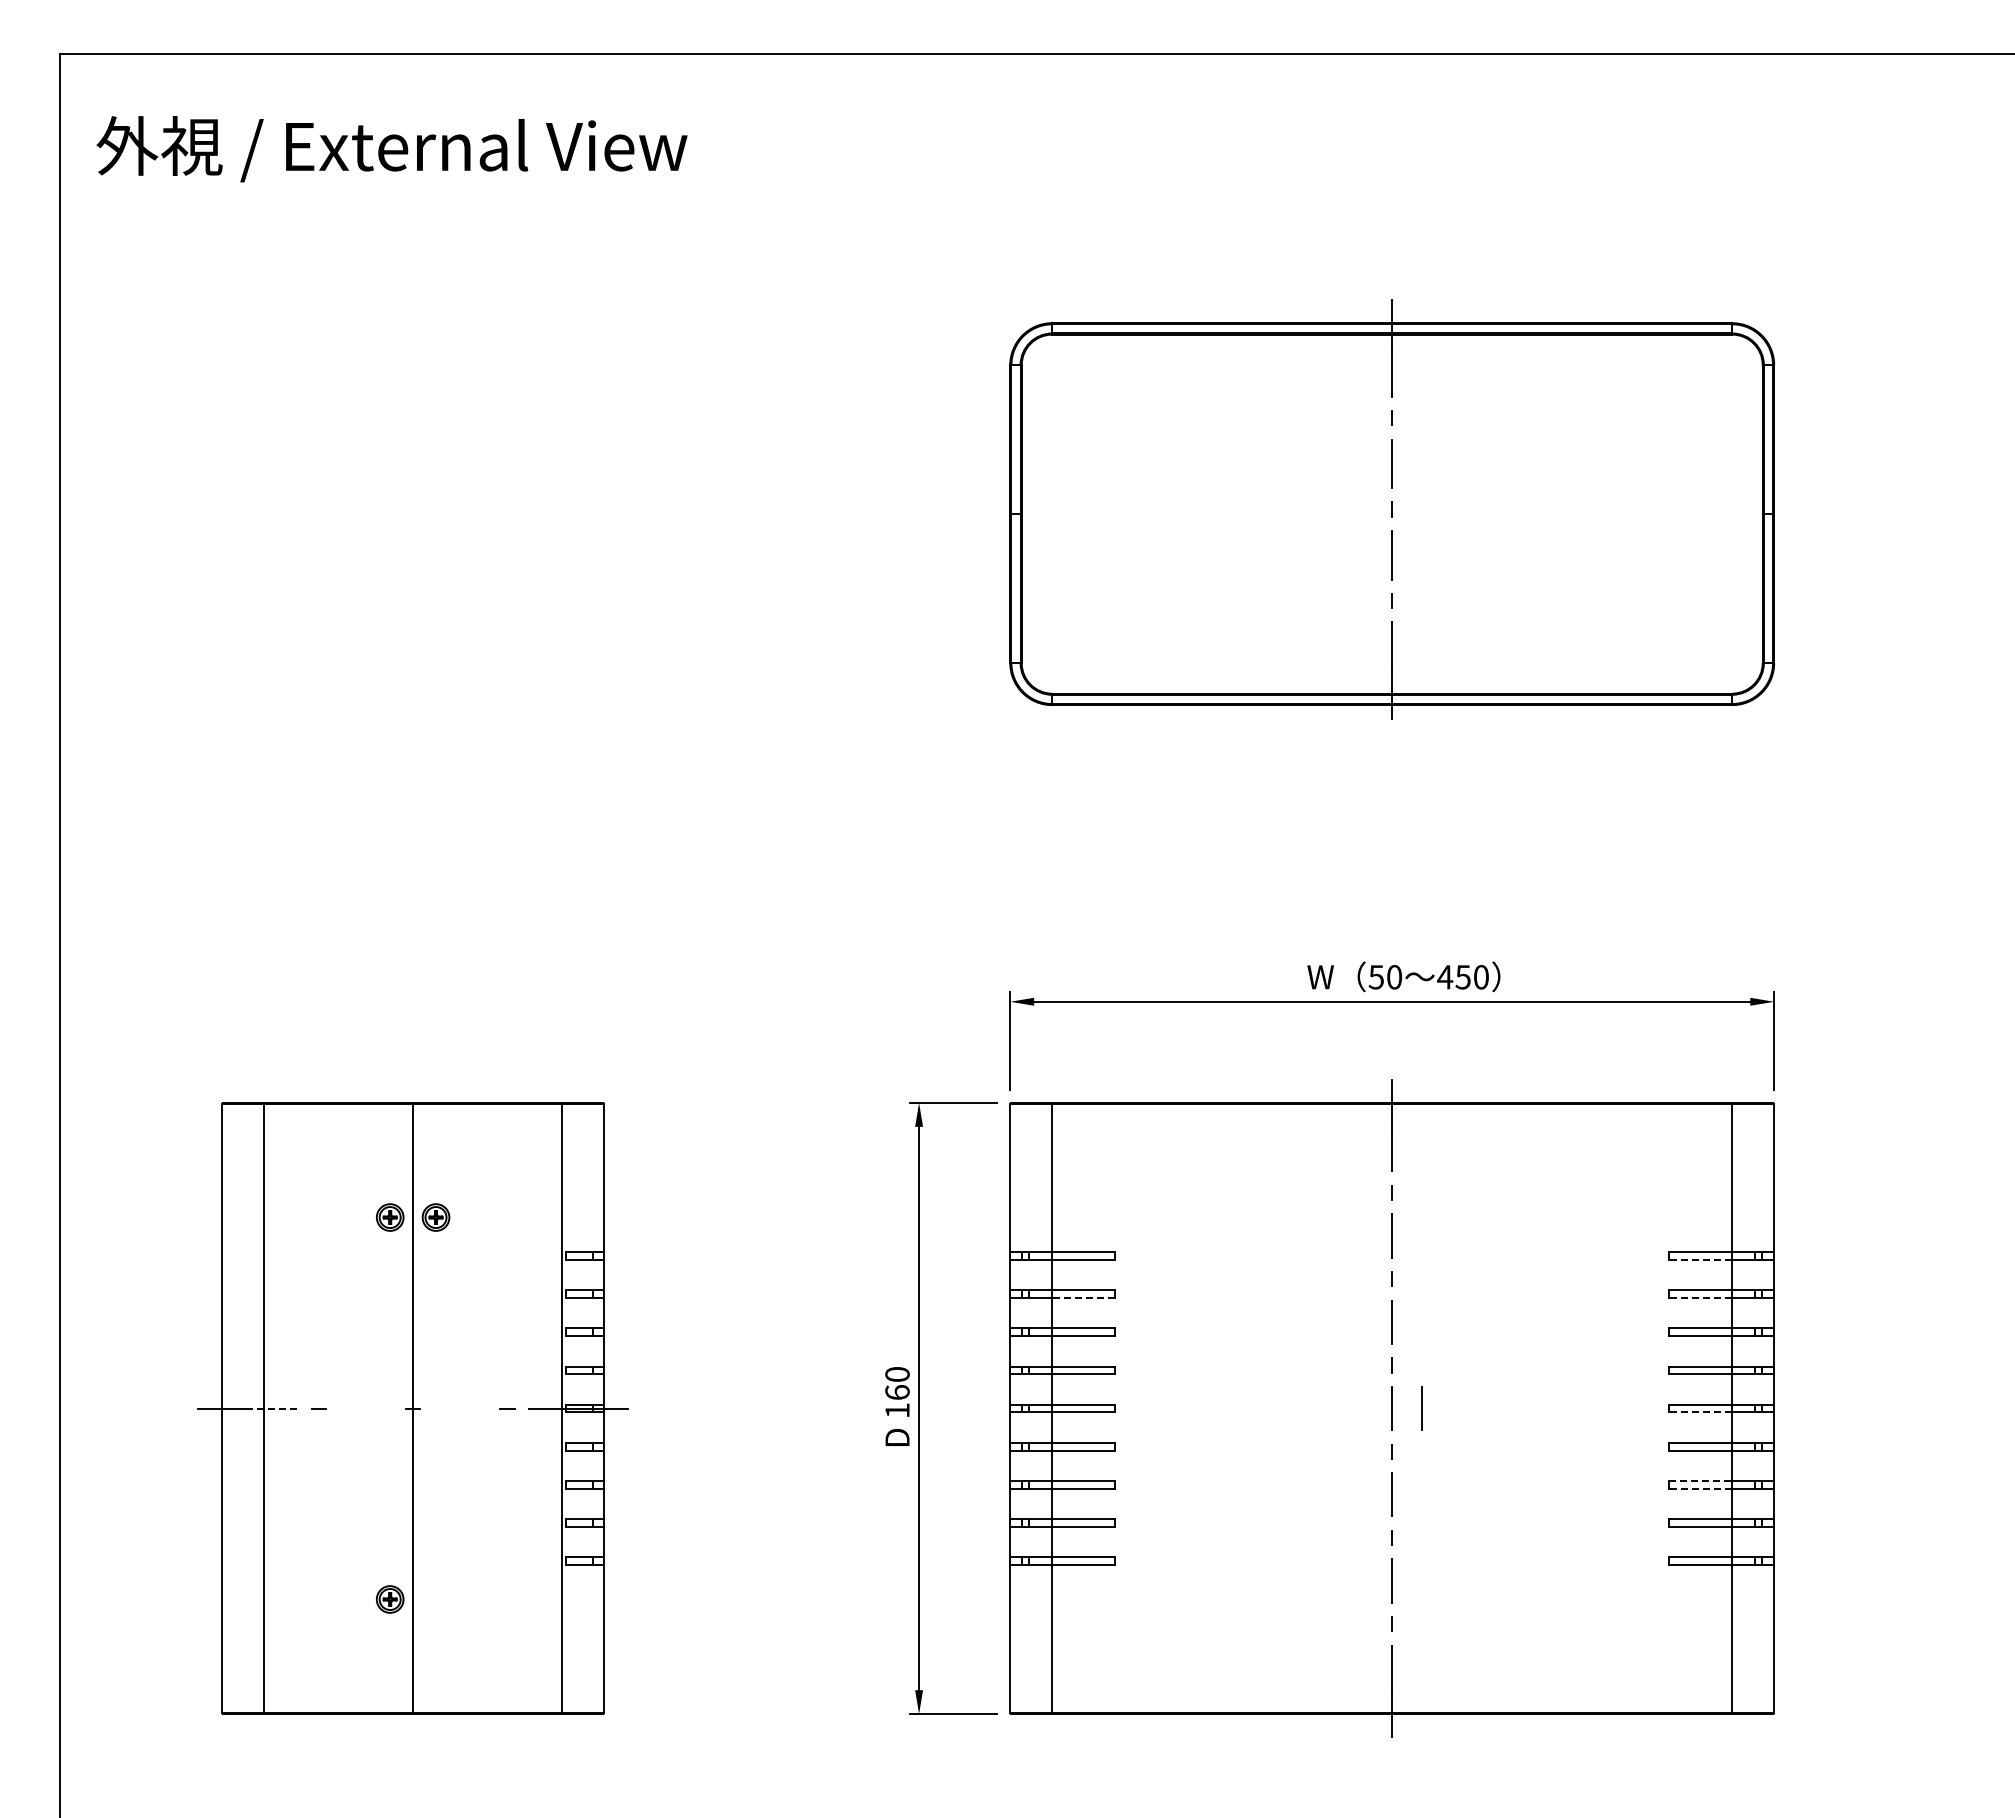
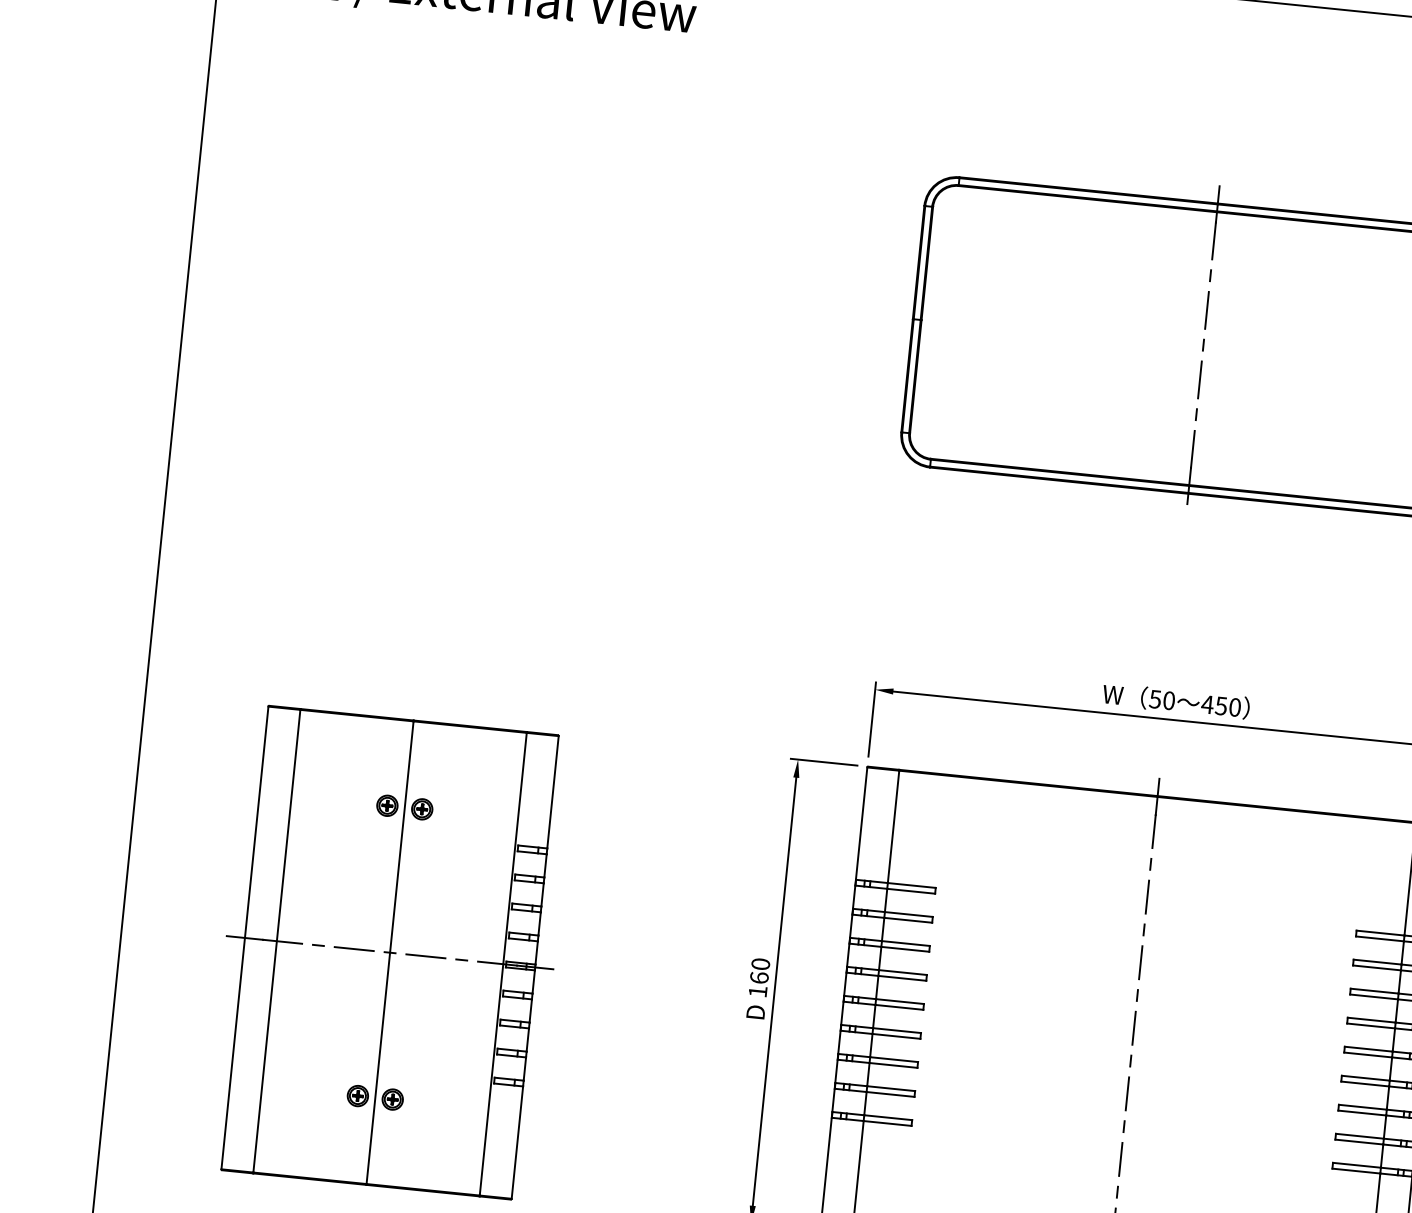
line: (1700, 1259) -> (1379, 938), dashed -> solid
line: (1083, 1297) -> (908, 920), dashed -> solid
line: (1700, 1297) -> (1376, 967), dashed -> solid
line: (271, 1408) -> (282, 941), dashed -> solid
line: (365, 1408) -> (353, 949), added
line: (459, 1408) -> (425, 956), added
line: (1421, 1408) -> (1156, 1030), removed
line: (1700, 1412) -> (1368, 1055), dashed -> solid
line: (1700, 1481) -> (1362, 1107), dashed -> solid
line: (1700, 1488) -> (1362, 1112), dashed -> solid
part: (435, 1599) -> (392, 1099), added

